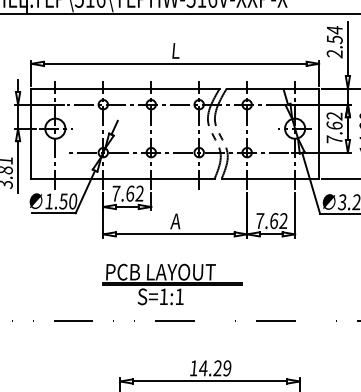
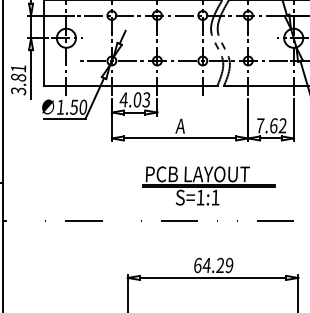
text: (127, 193) -> (134, 99), 7.62 -> 4.03
part: (172, 284) -> (208, 185), moved
text: (194, 368) -> (198, 265), 14.29 -> 64.29

